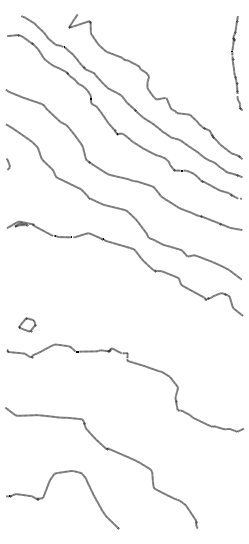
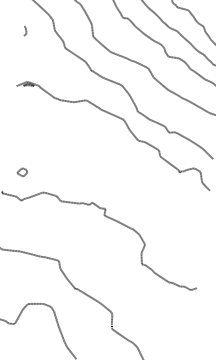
part: (27, 324) -> (22, 171), size x0.7

